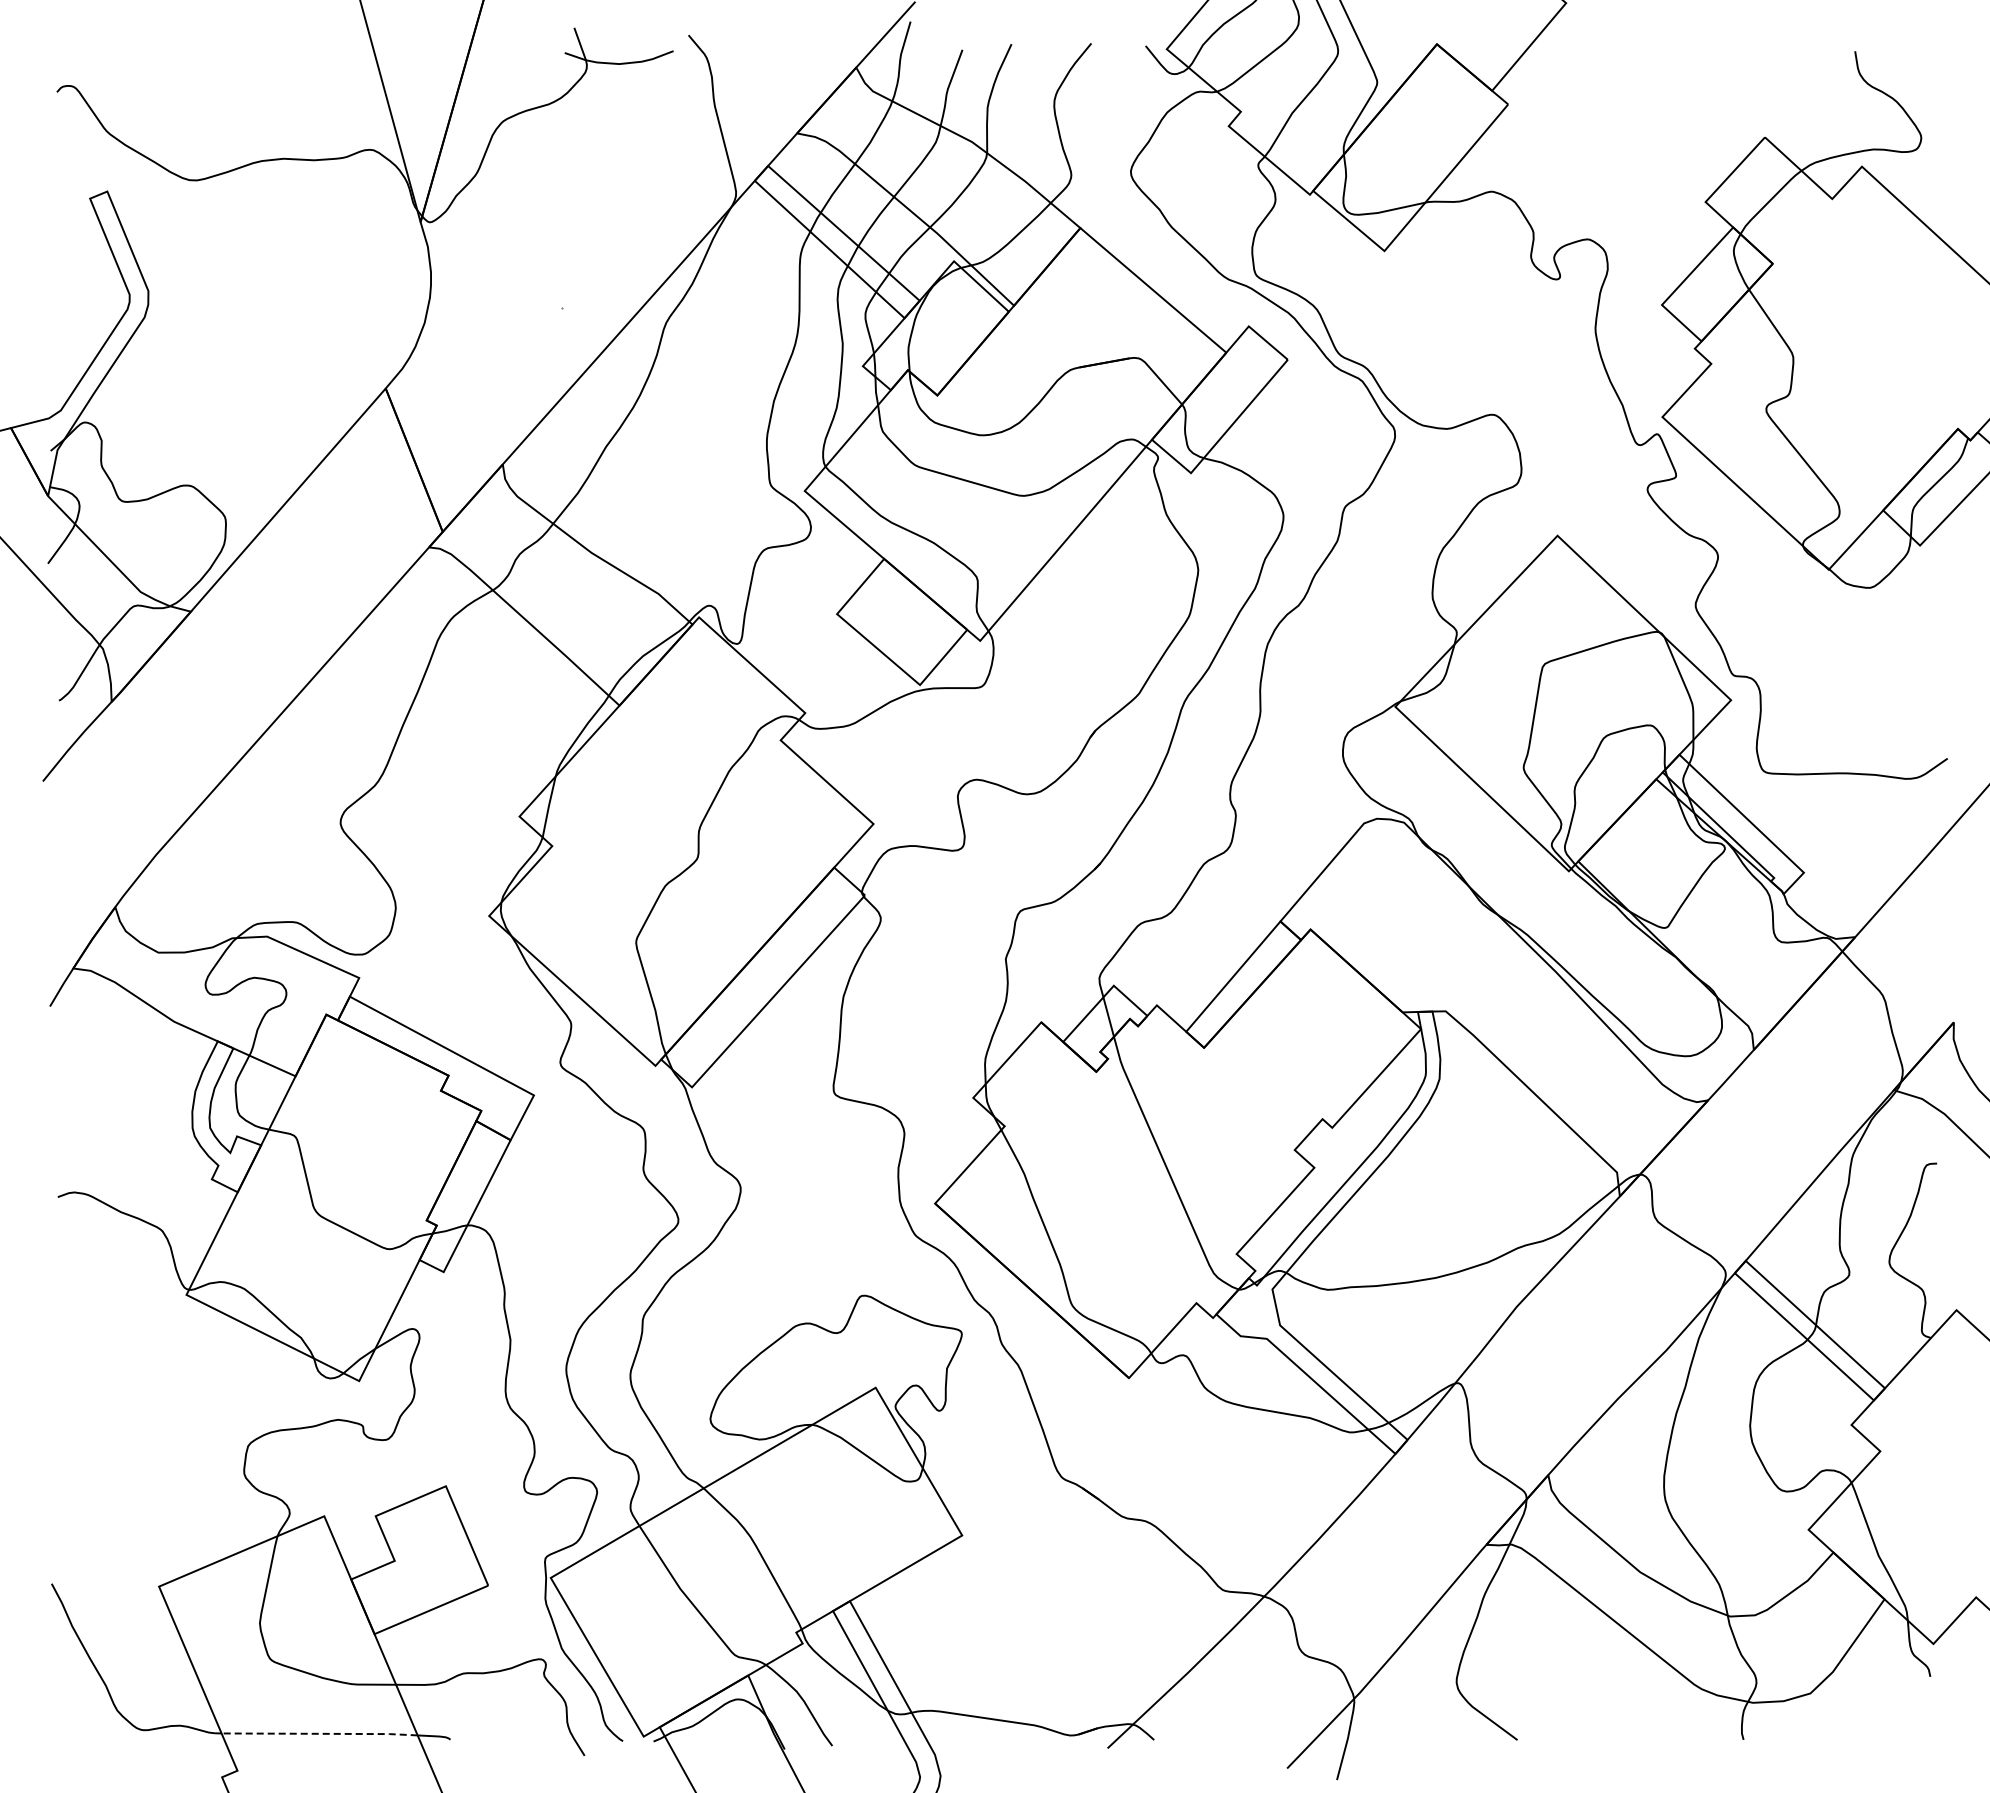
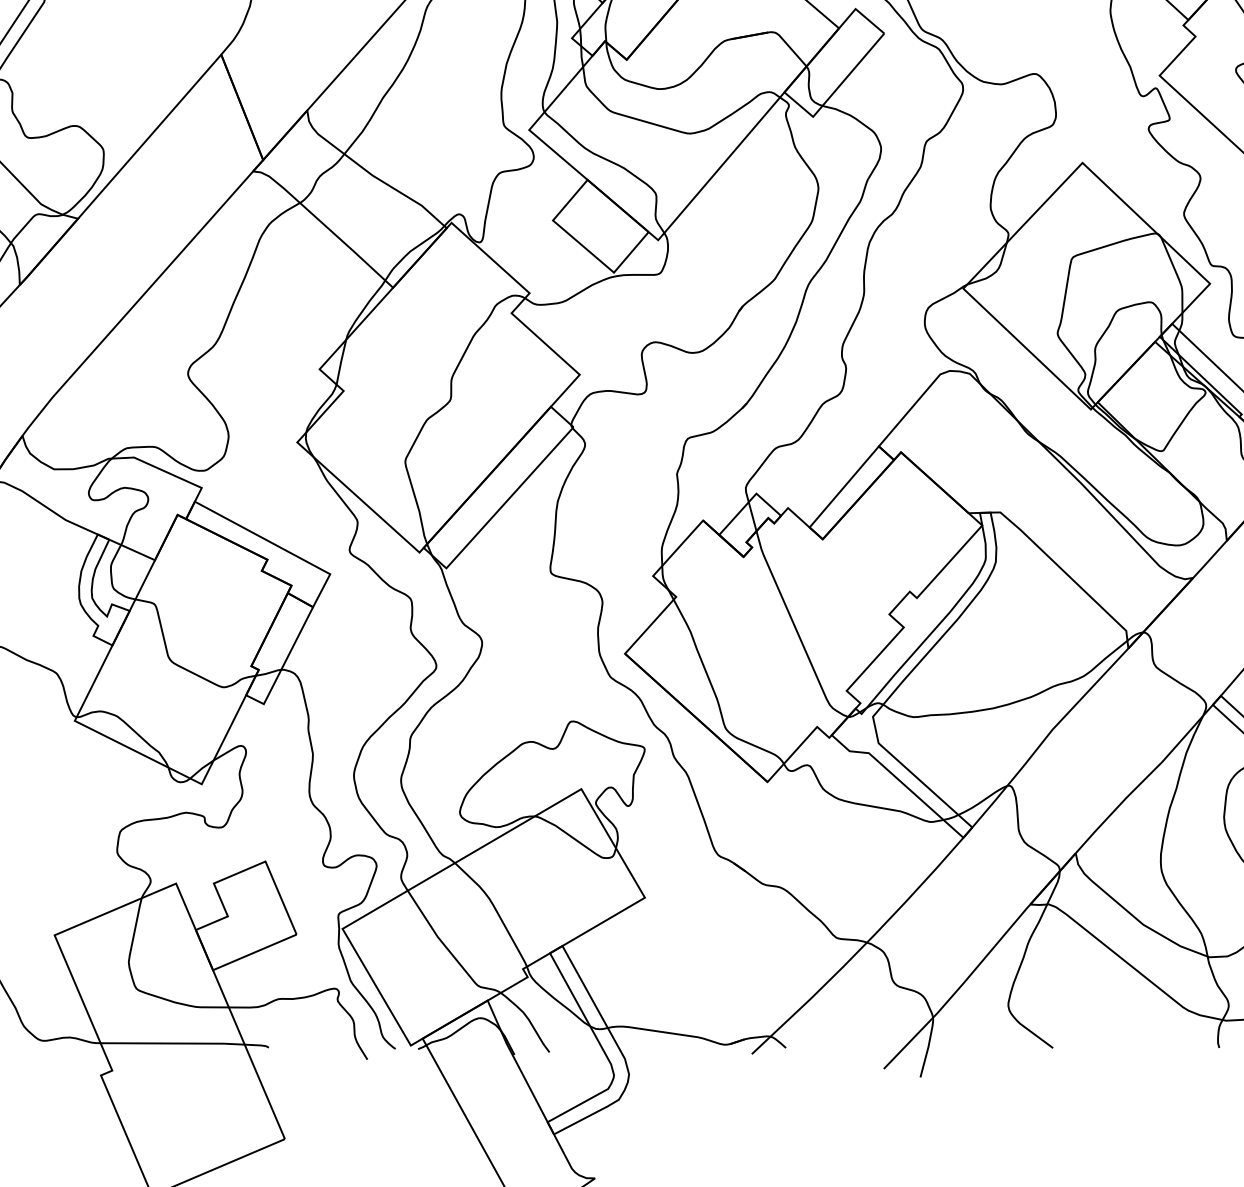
line: (320, 1733) -> (173, 1043), dashed -> solid

